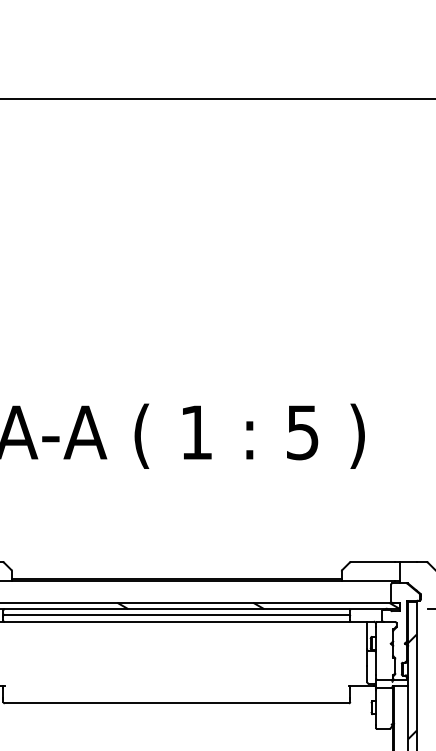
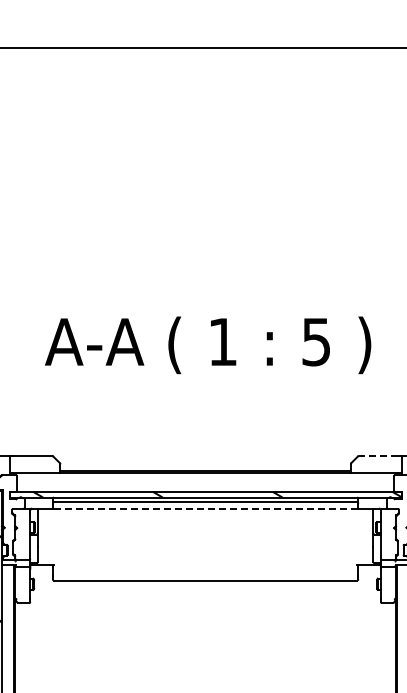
line: (373, 562) -> (378, 456), solid -> dashed
line: (176, 621) -> (205, 508), solid -> dashed

